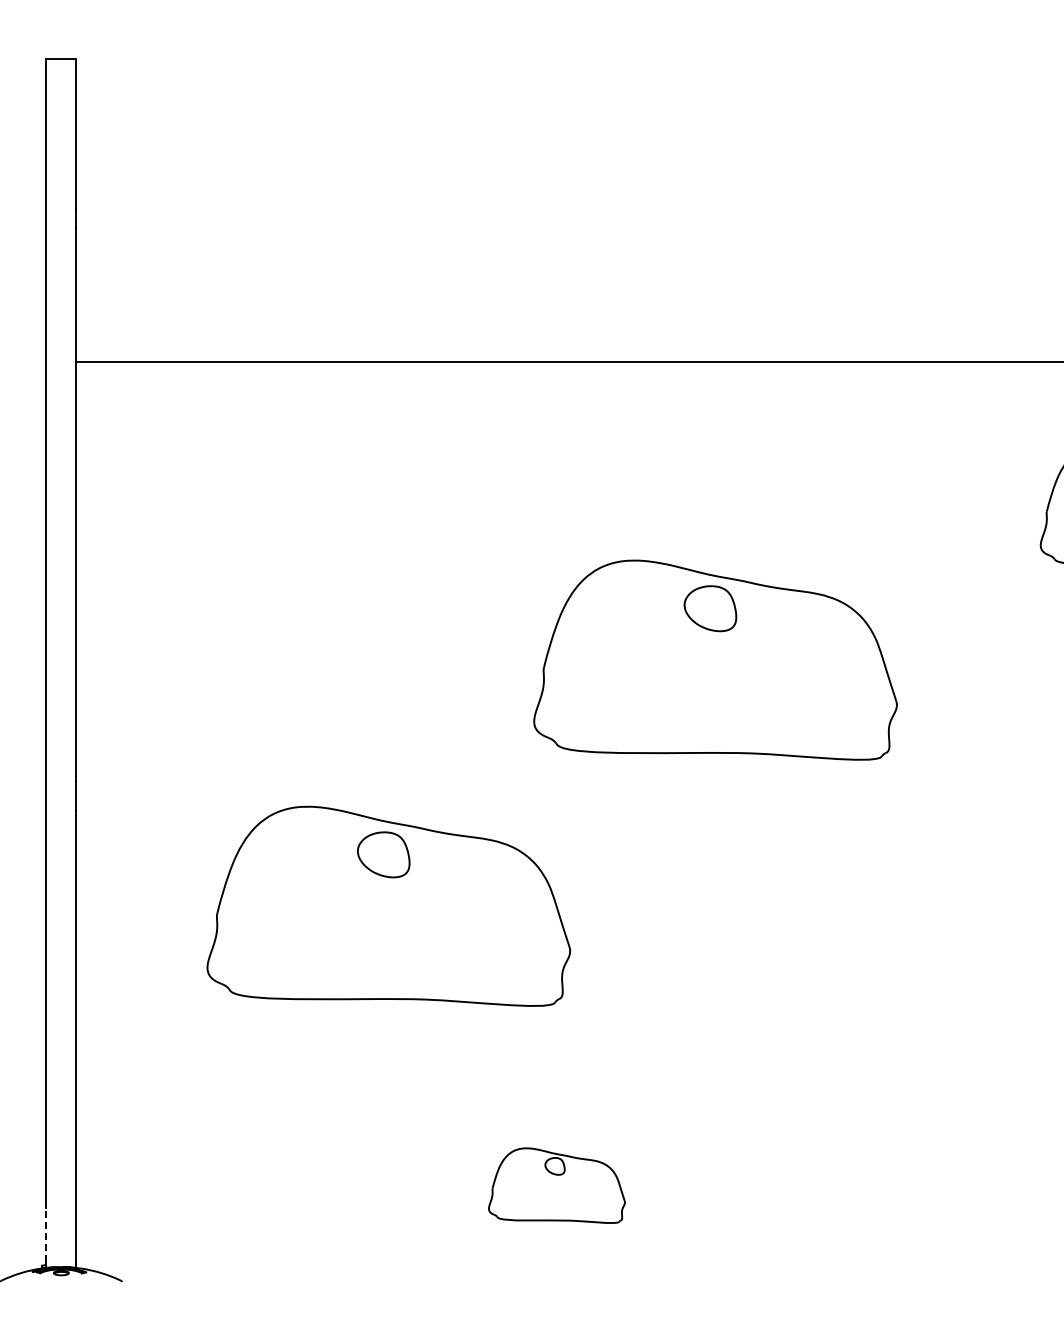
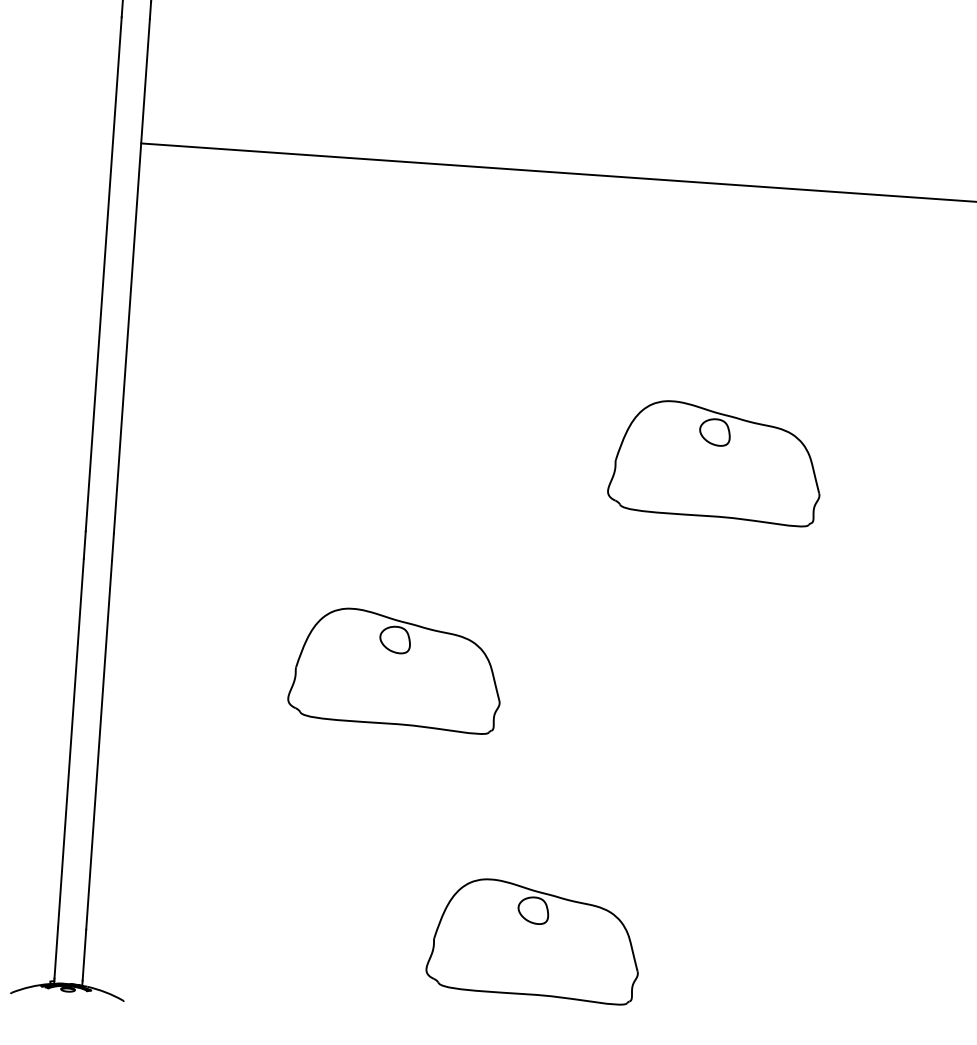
part: (715, 660) -> (715, 462), size x0.62
part: (388, 906) -> (395, 670), size x0.62
part: (556, 1185) -> (533, 940), size x1.67
line: (46, 1234) -> (56, 952), dashed -> solid

